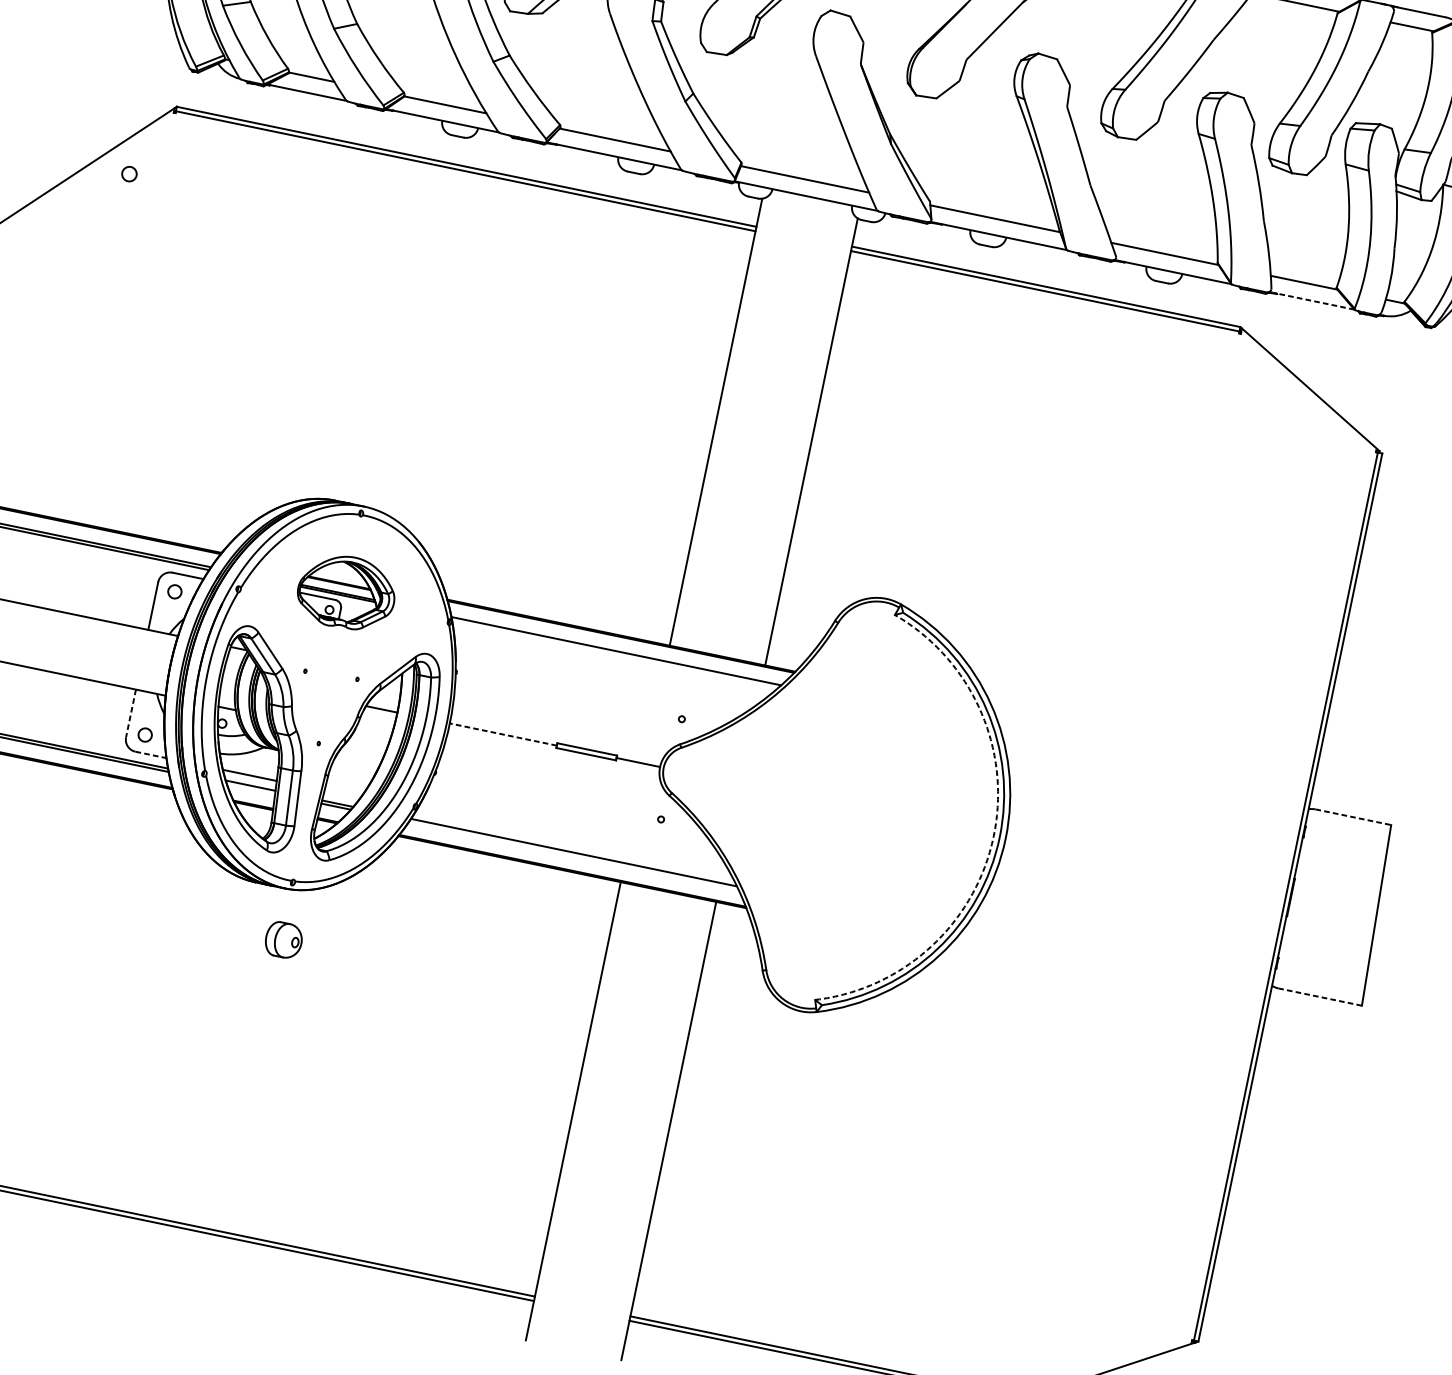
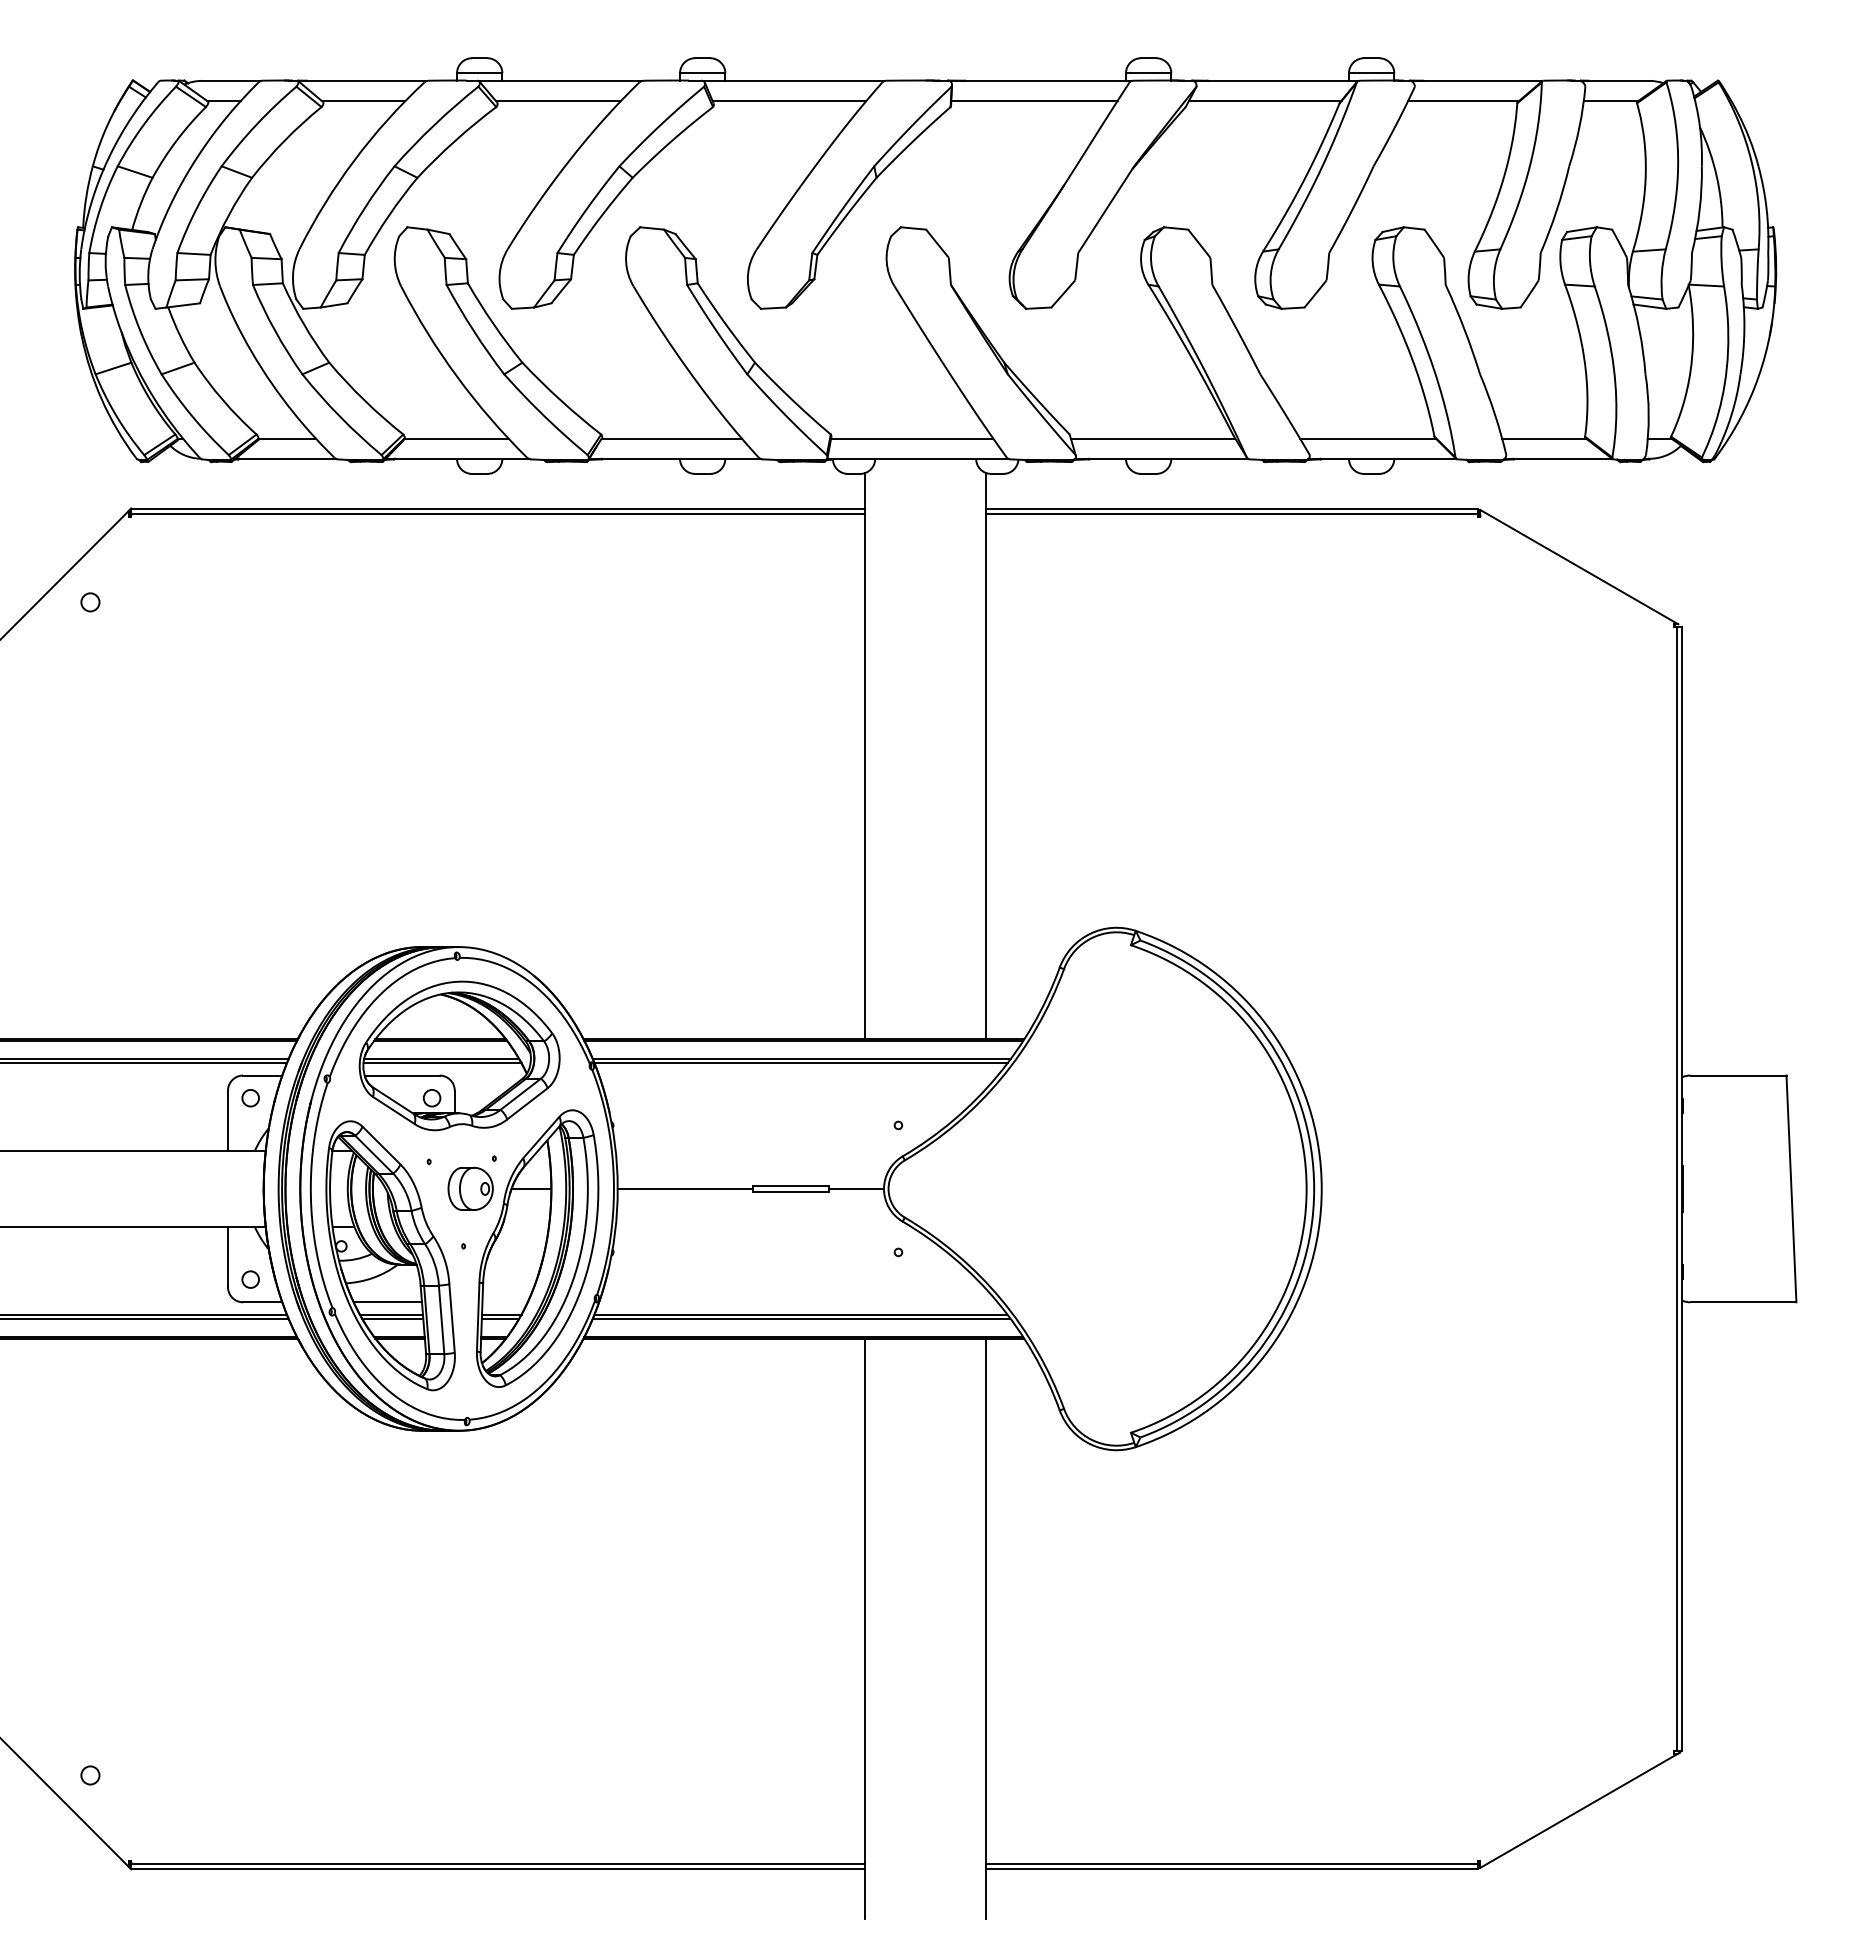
line: (1312, 300) -> (1558, 458), dashed -> solid
part: (346, 592) -> (459, 1055), size x1.67
line: (614, 654) -> (800, 1063), added
line: (131, 713) -> (228, 1257), dashed -> solid
line: (503, 734) -> (685, 1188), dashed -> solid
line: (150, 755) -> (262, 1302), dashed -> solid
line: (250, 788) -> (392, 1318), added
line: (1353, 817) -> (1738, 1075), dashed -> solid
arc: (993, 836) -> (1306, 1189), dashed -> solid
line: (573, 855) -> (801, 1318), added
part: (283, 939) -> (470, 1188), moved
line: (1320, 997) -> (1743, 1302), dashed -> solid

